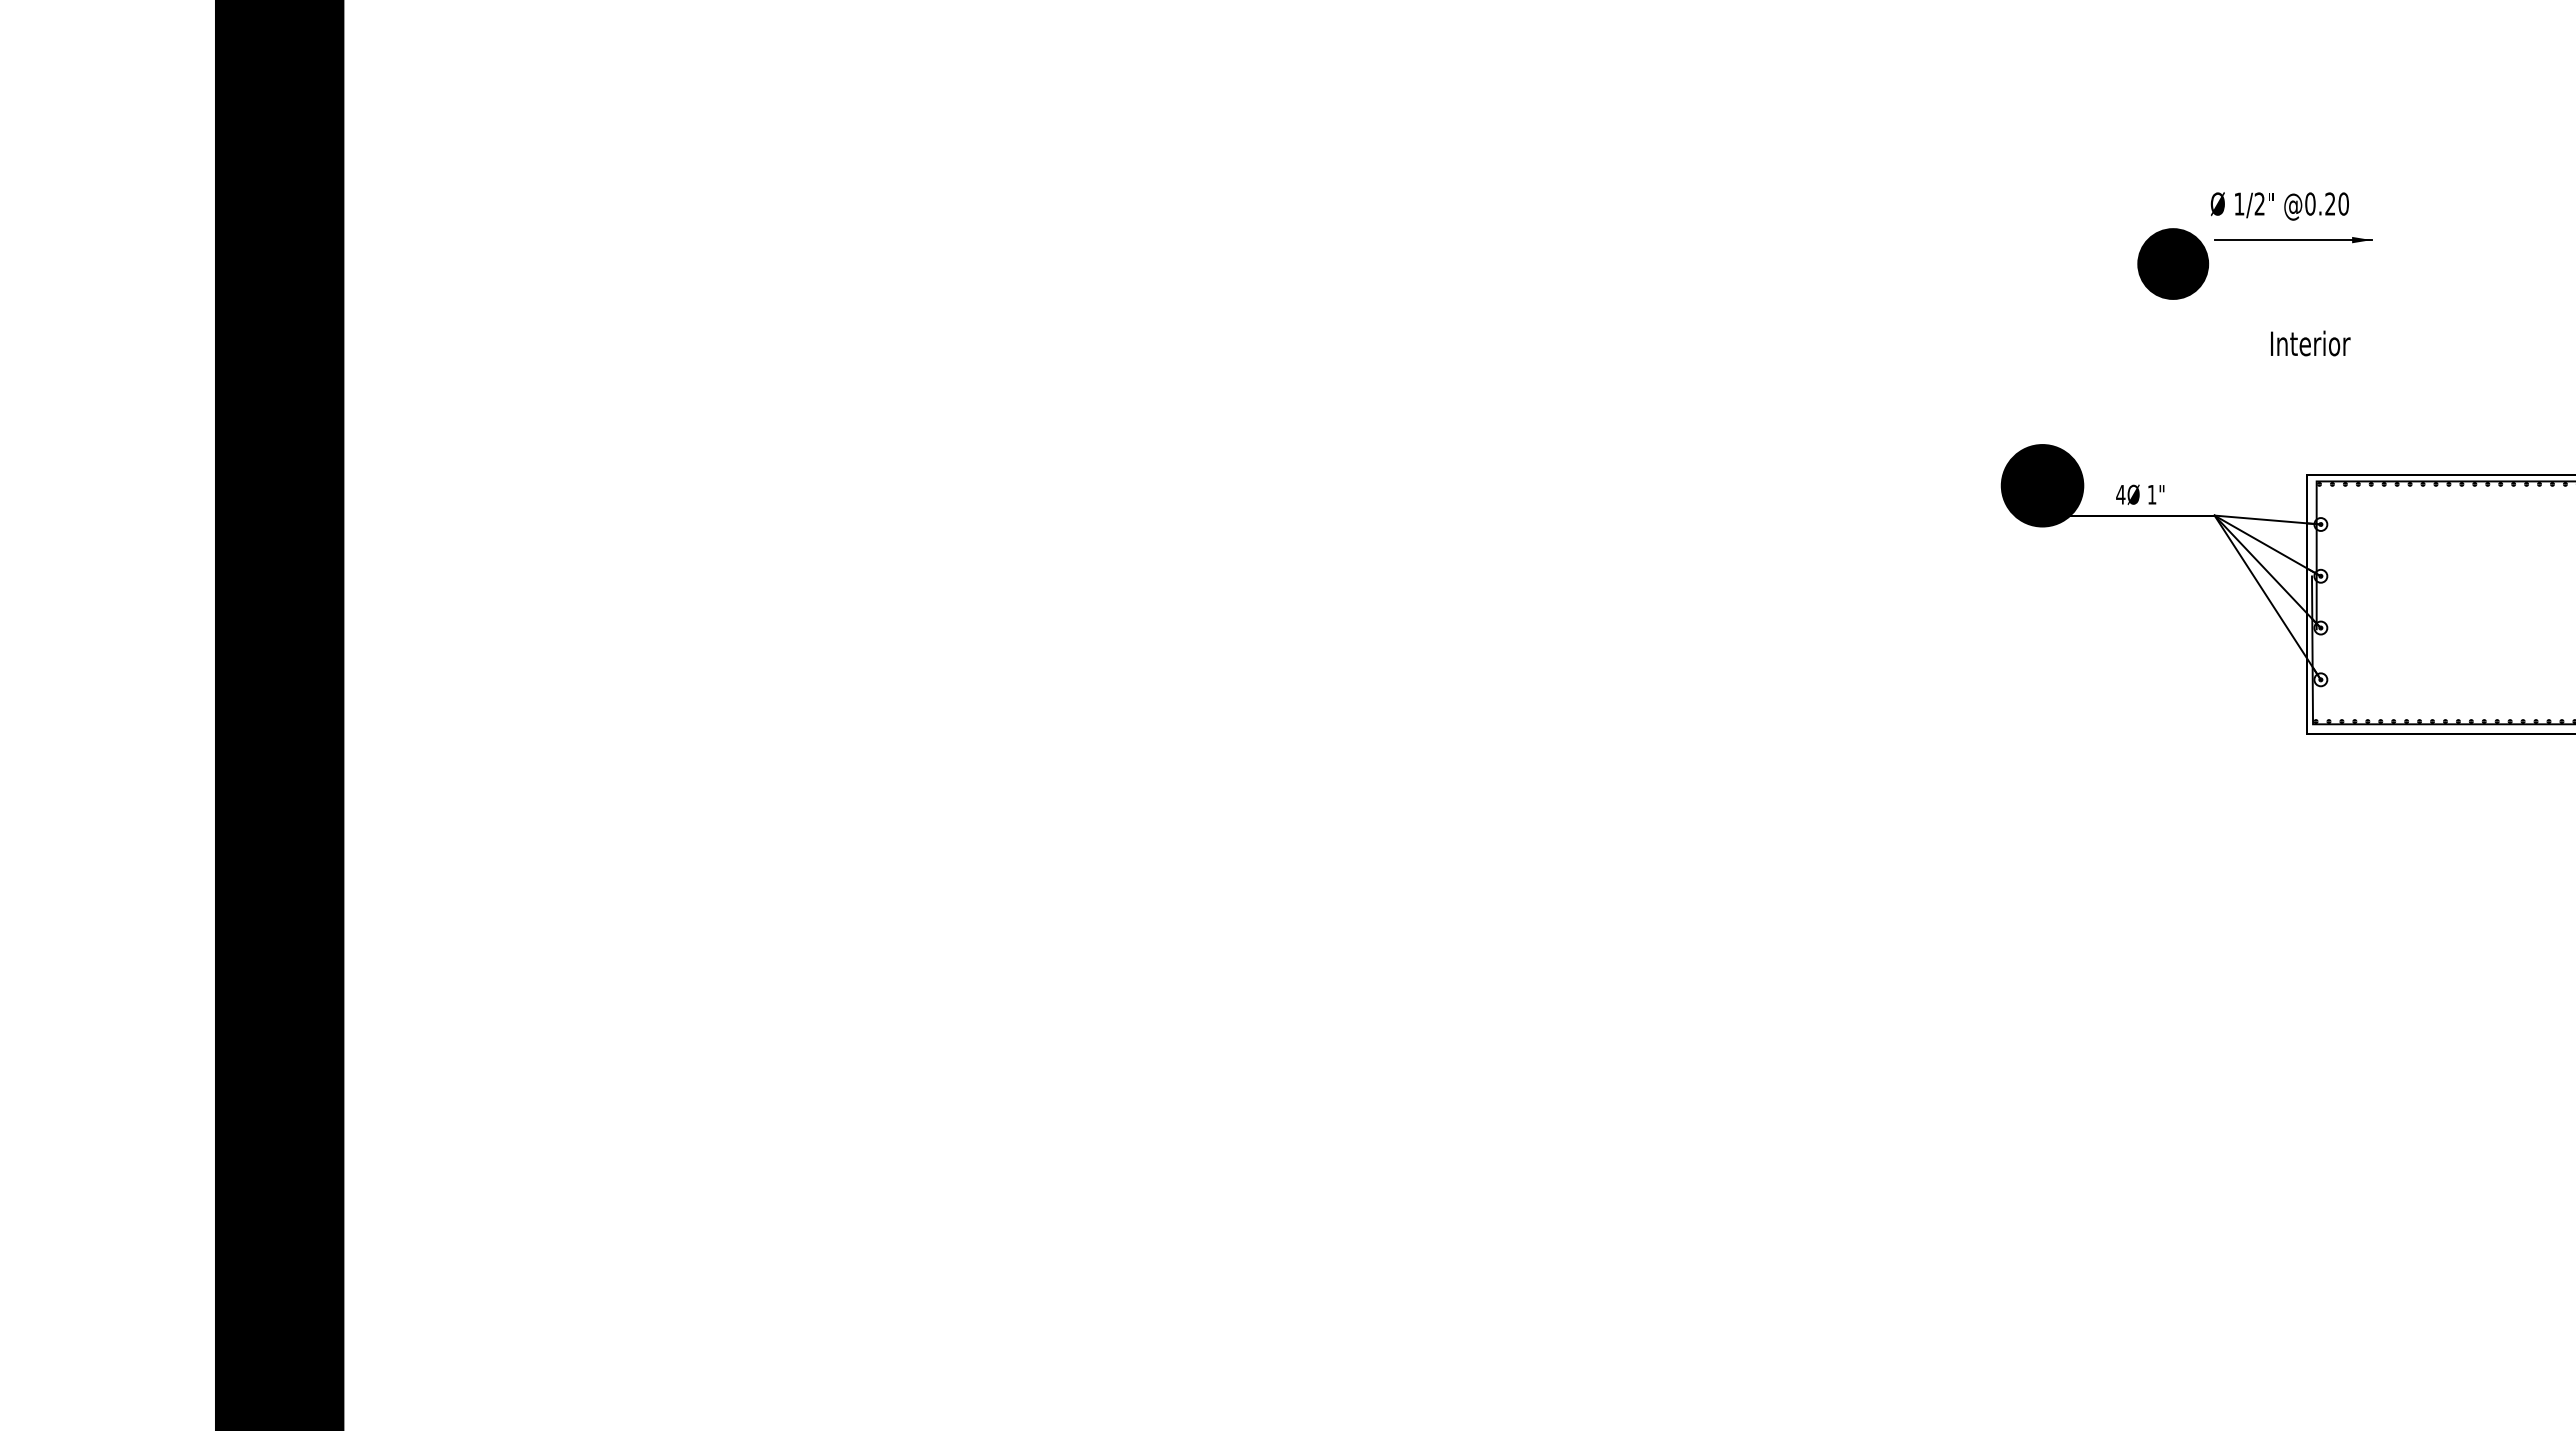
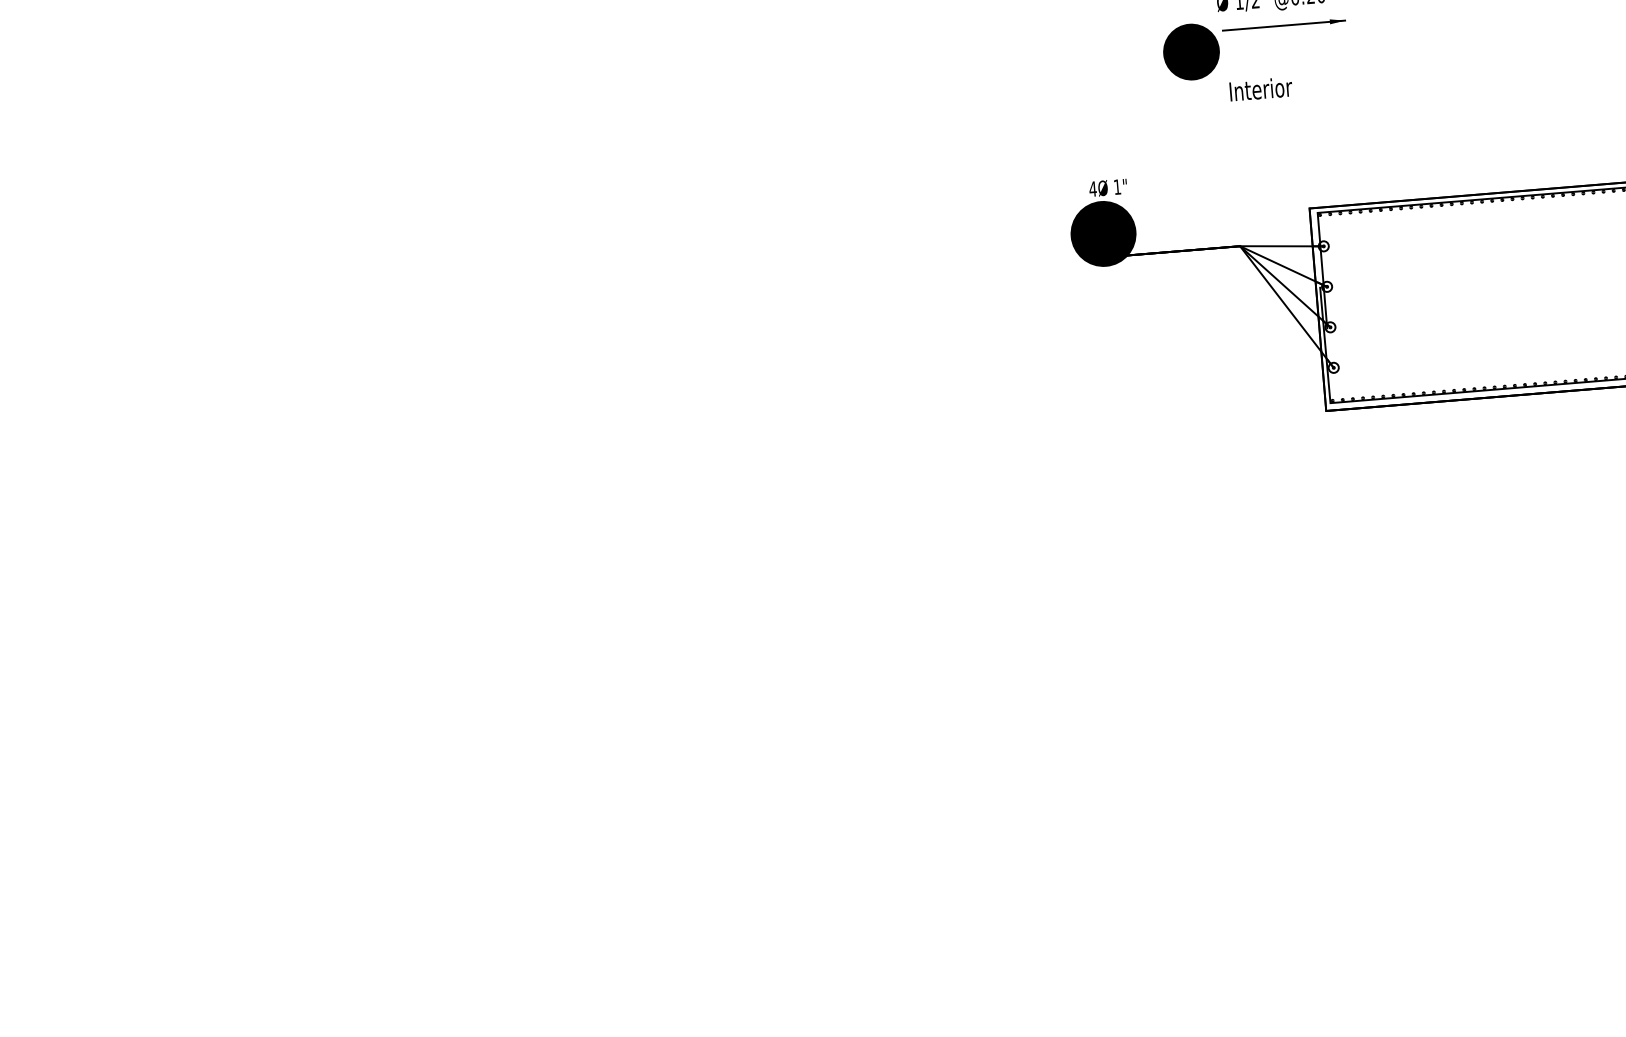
text: (2310, 343) -> (1260, 89), moved
text: (2140, 494) -> (1108, 187), moved

